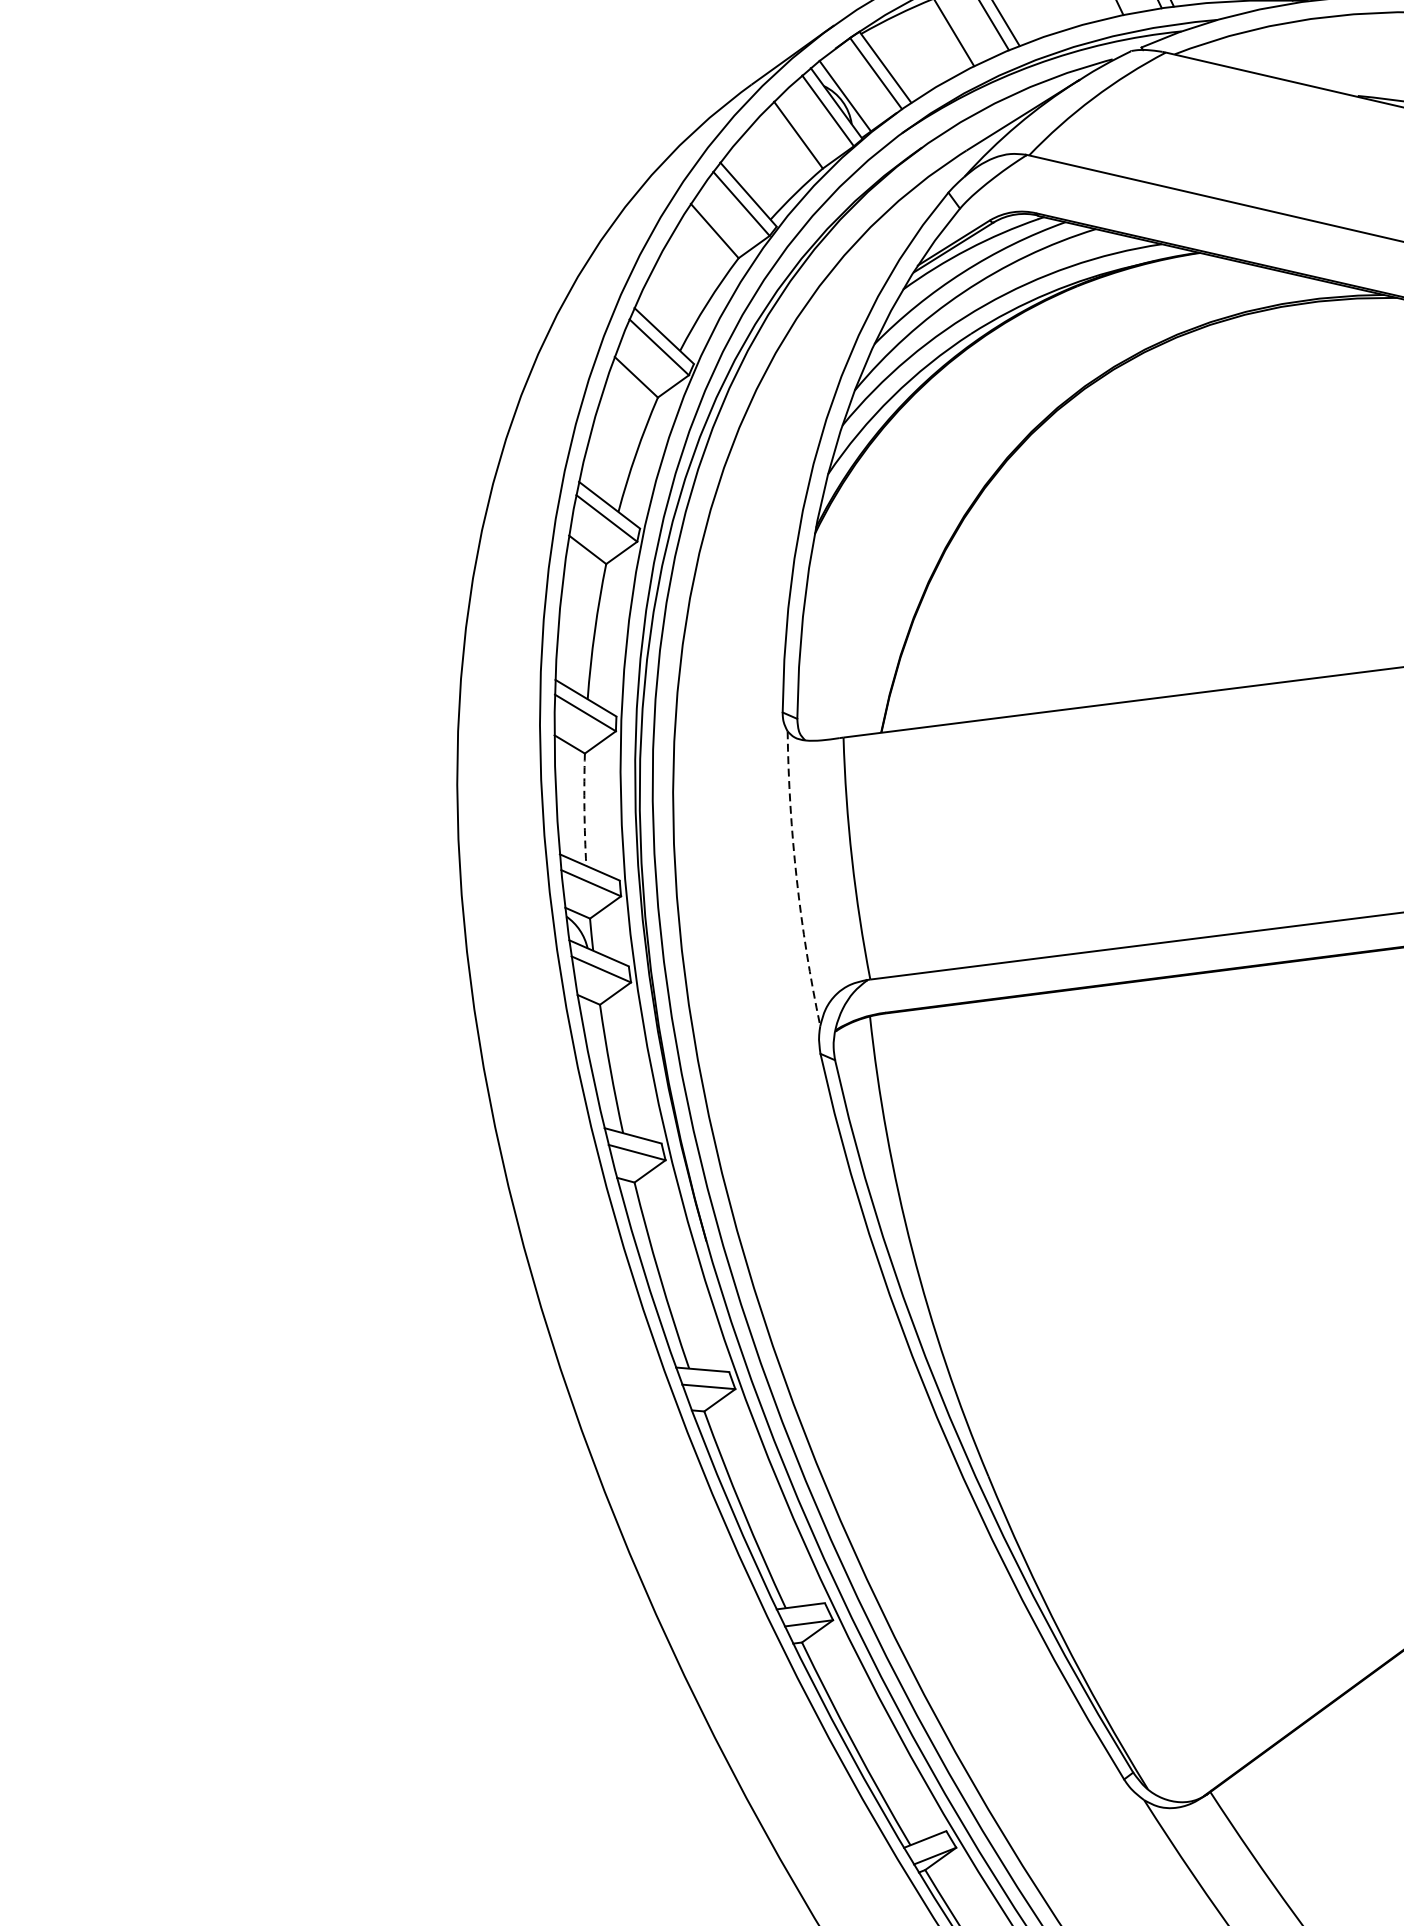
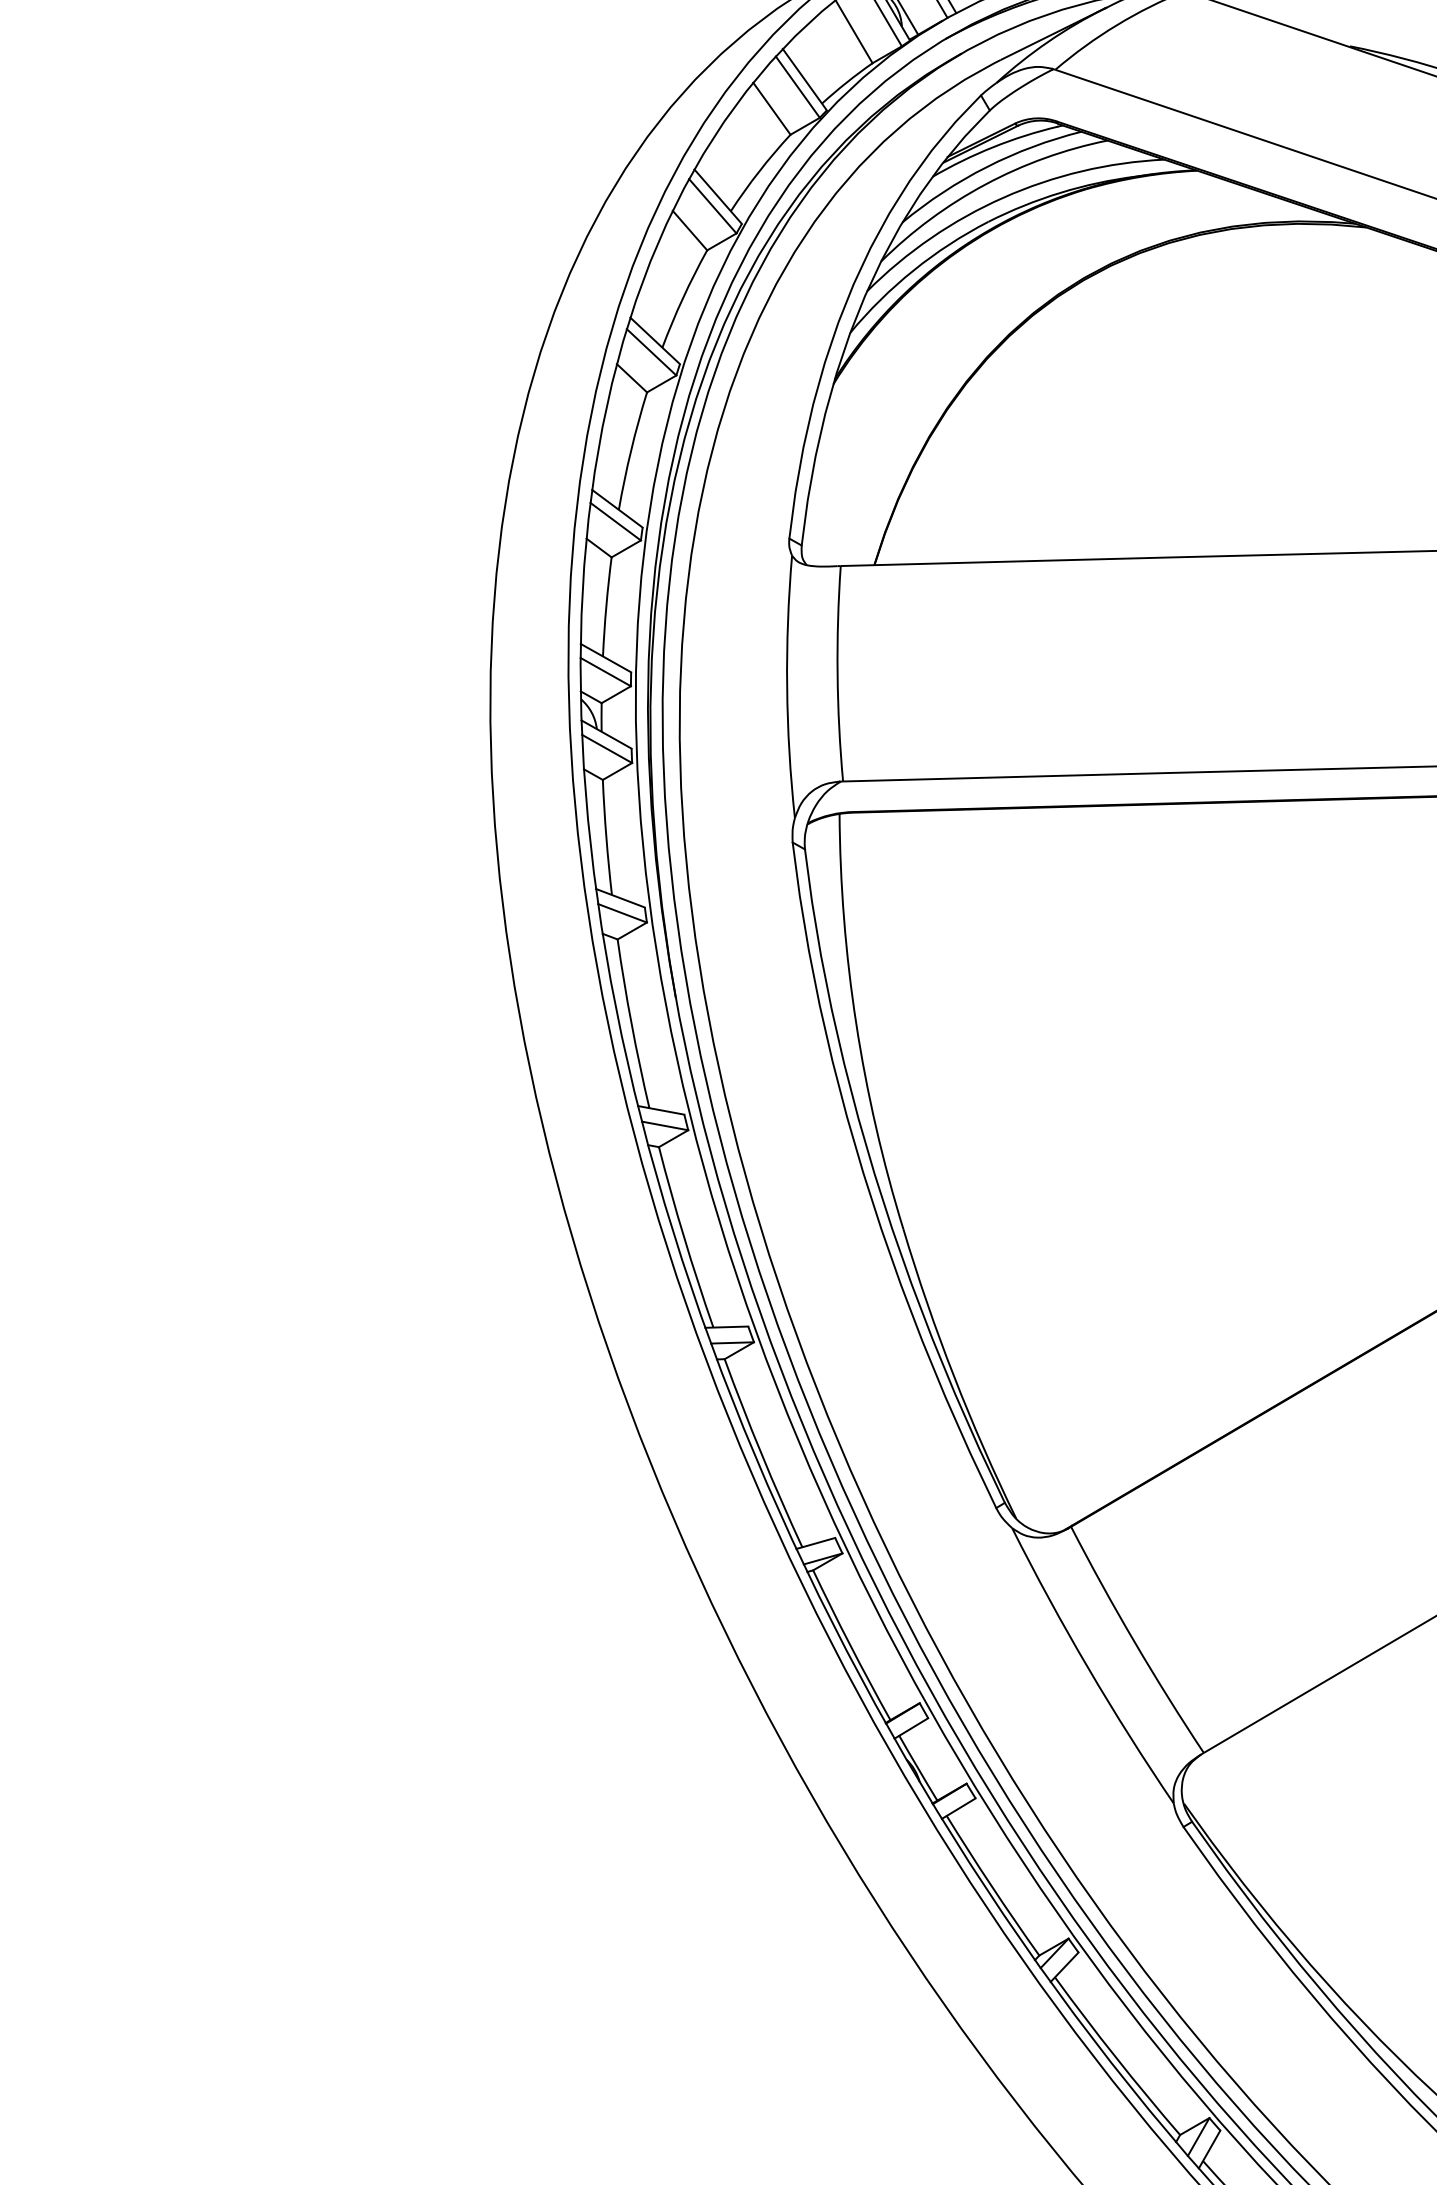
arc: (584, 809) -> (606, 606), dashed -> solid
arc: (797, 878) -> (787, 686), dashed -> solid

